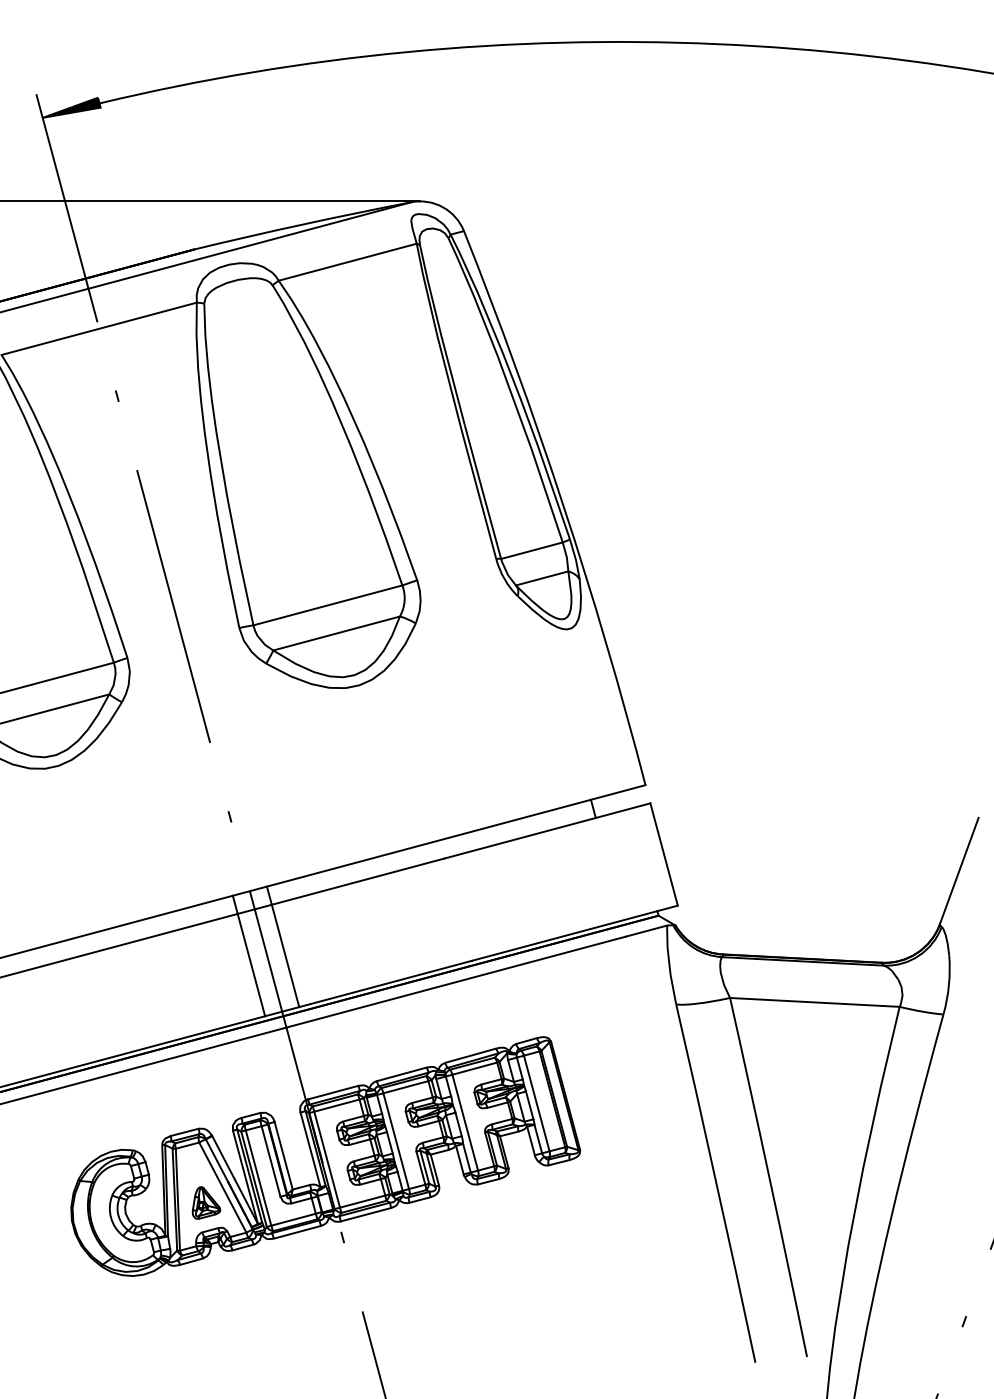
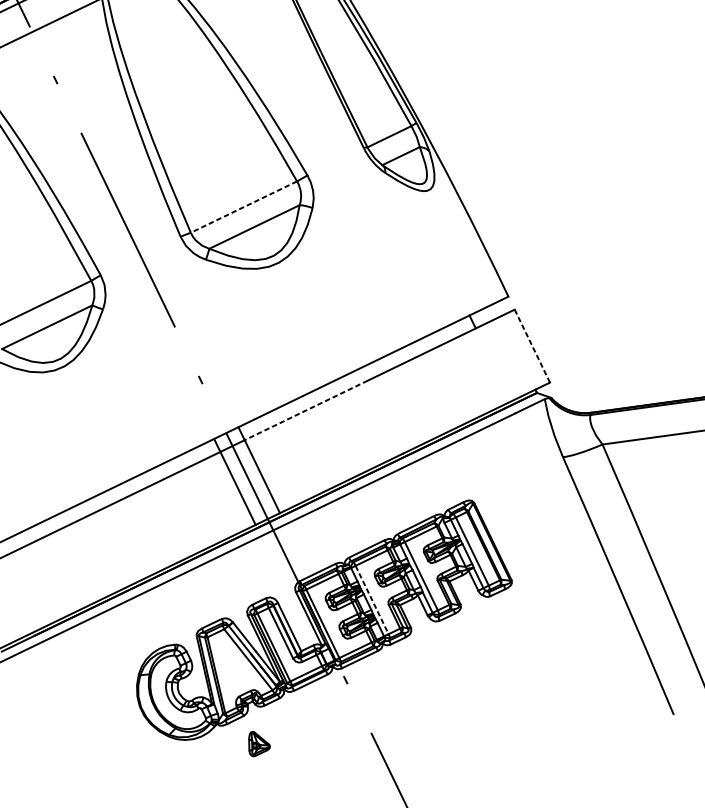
line: (327, 605) -> (243, 207), solid -> dashed
line: (664, 854) -> (532, 346), solid -> dashed
line: (357, 881) -> (305, 410), solid -> dashed
line: (396, 1141) -> (372, 600), solid -> dashed
part: (206, 1202) -> (258, 742), moved

